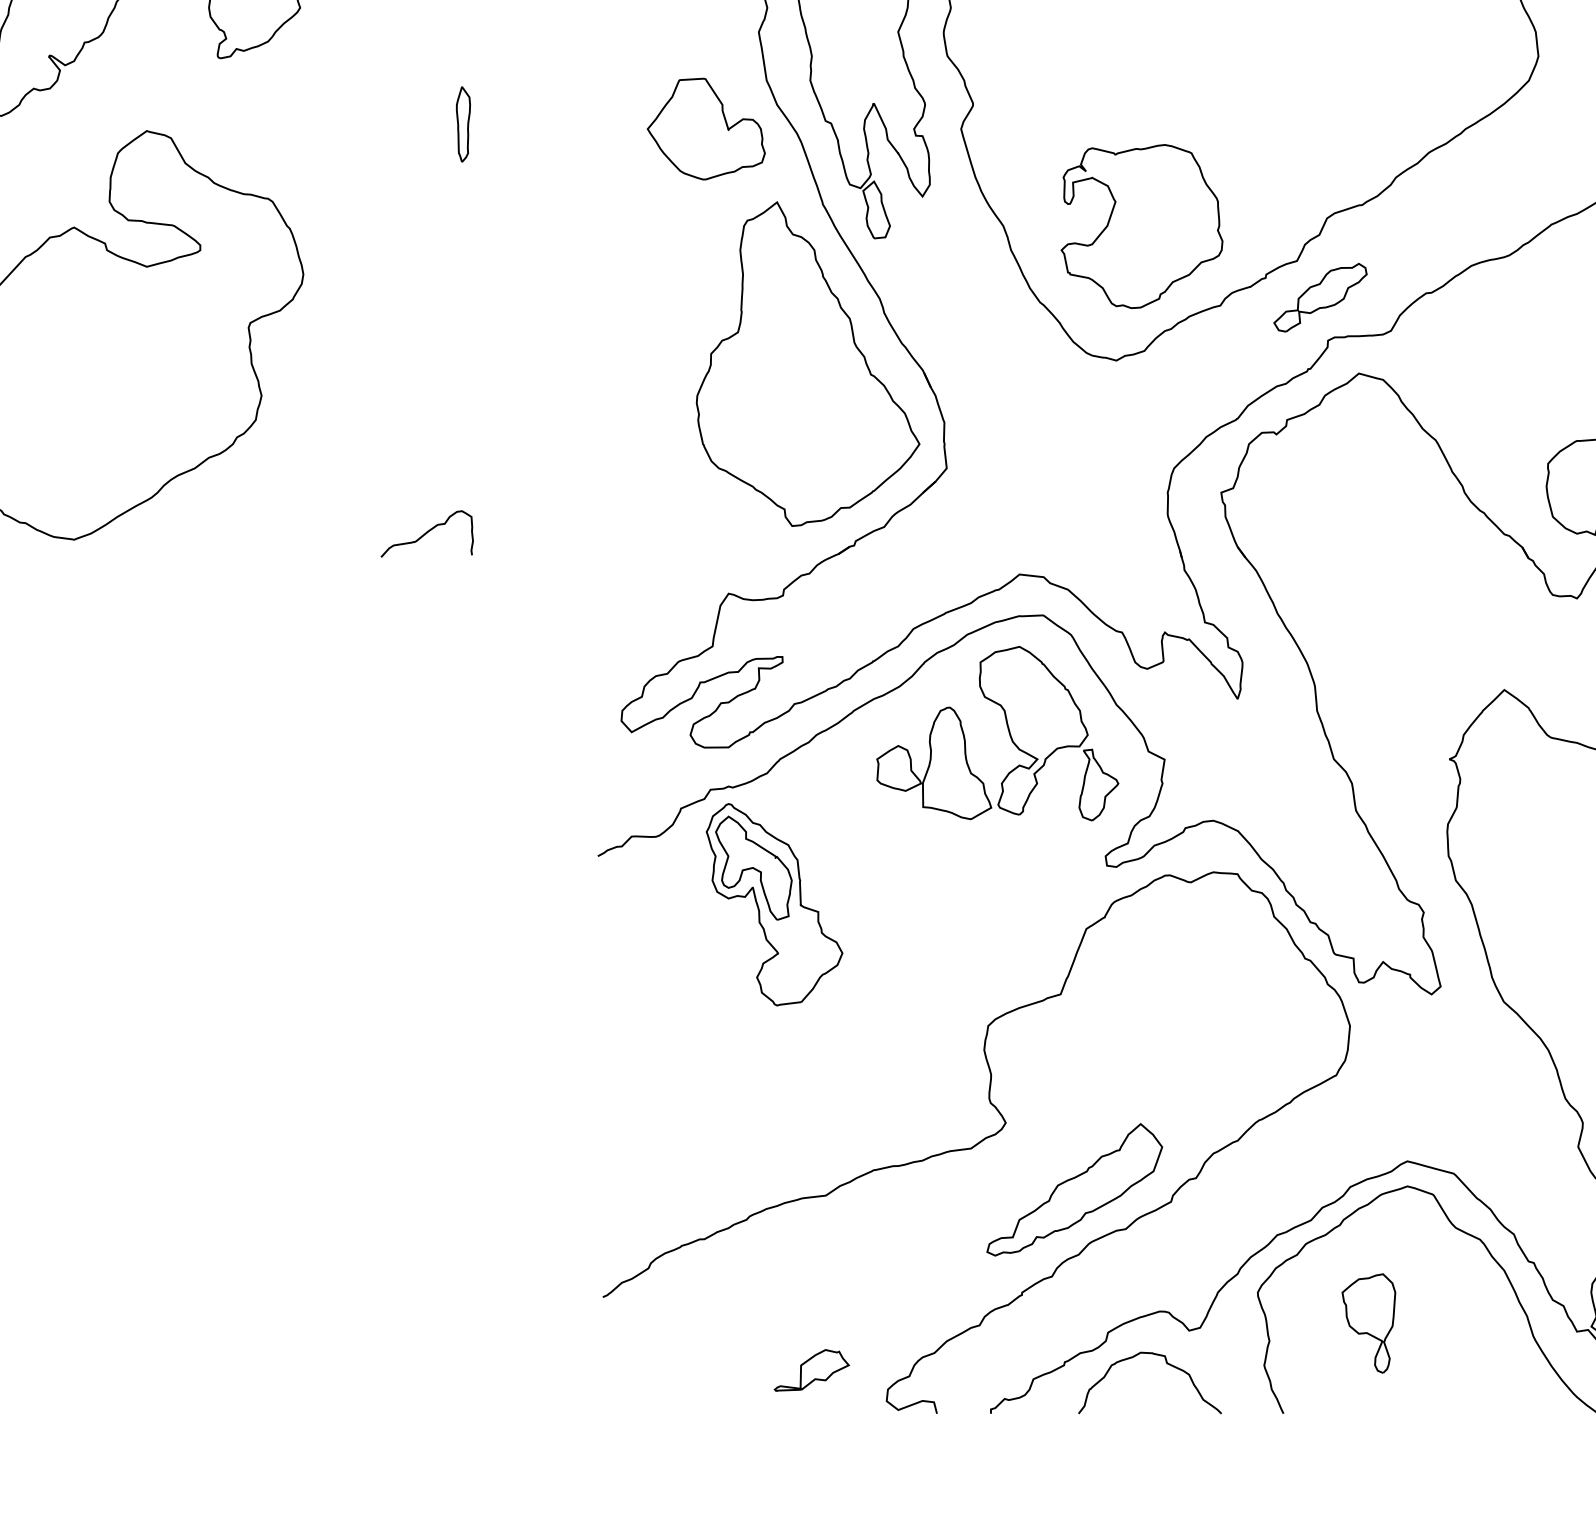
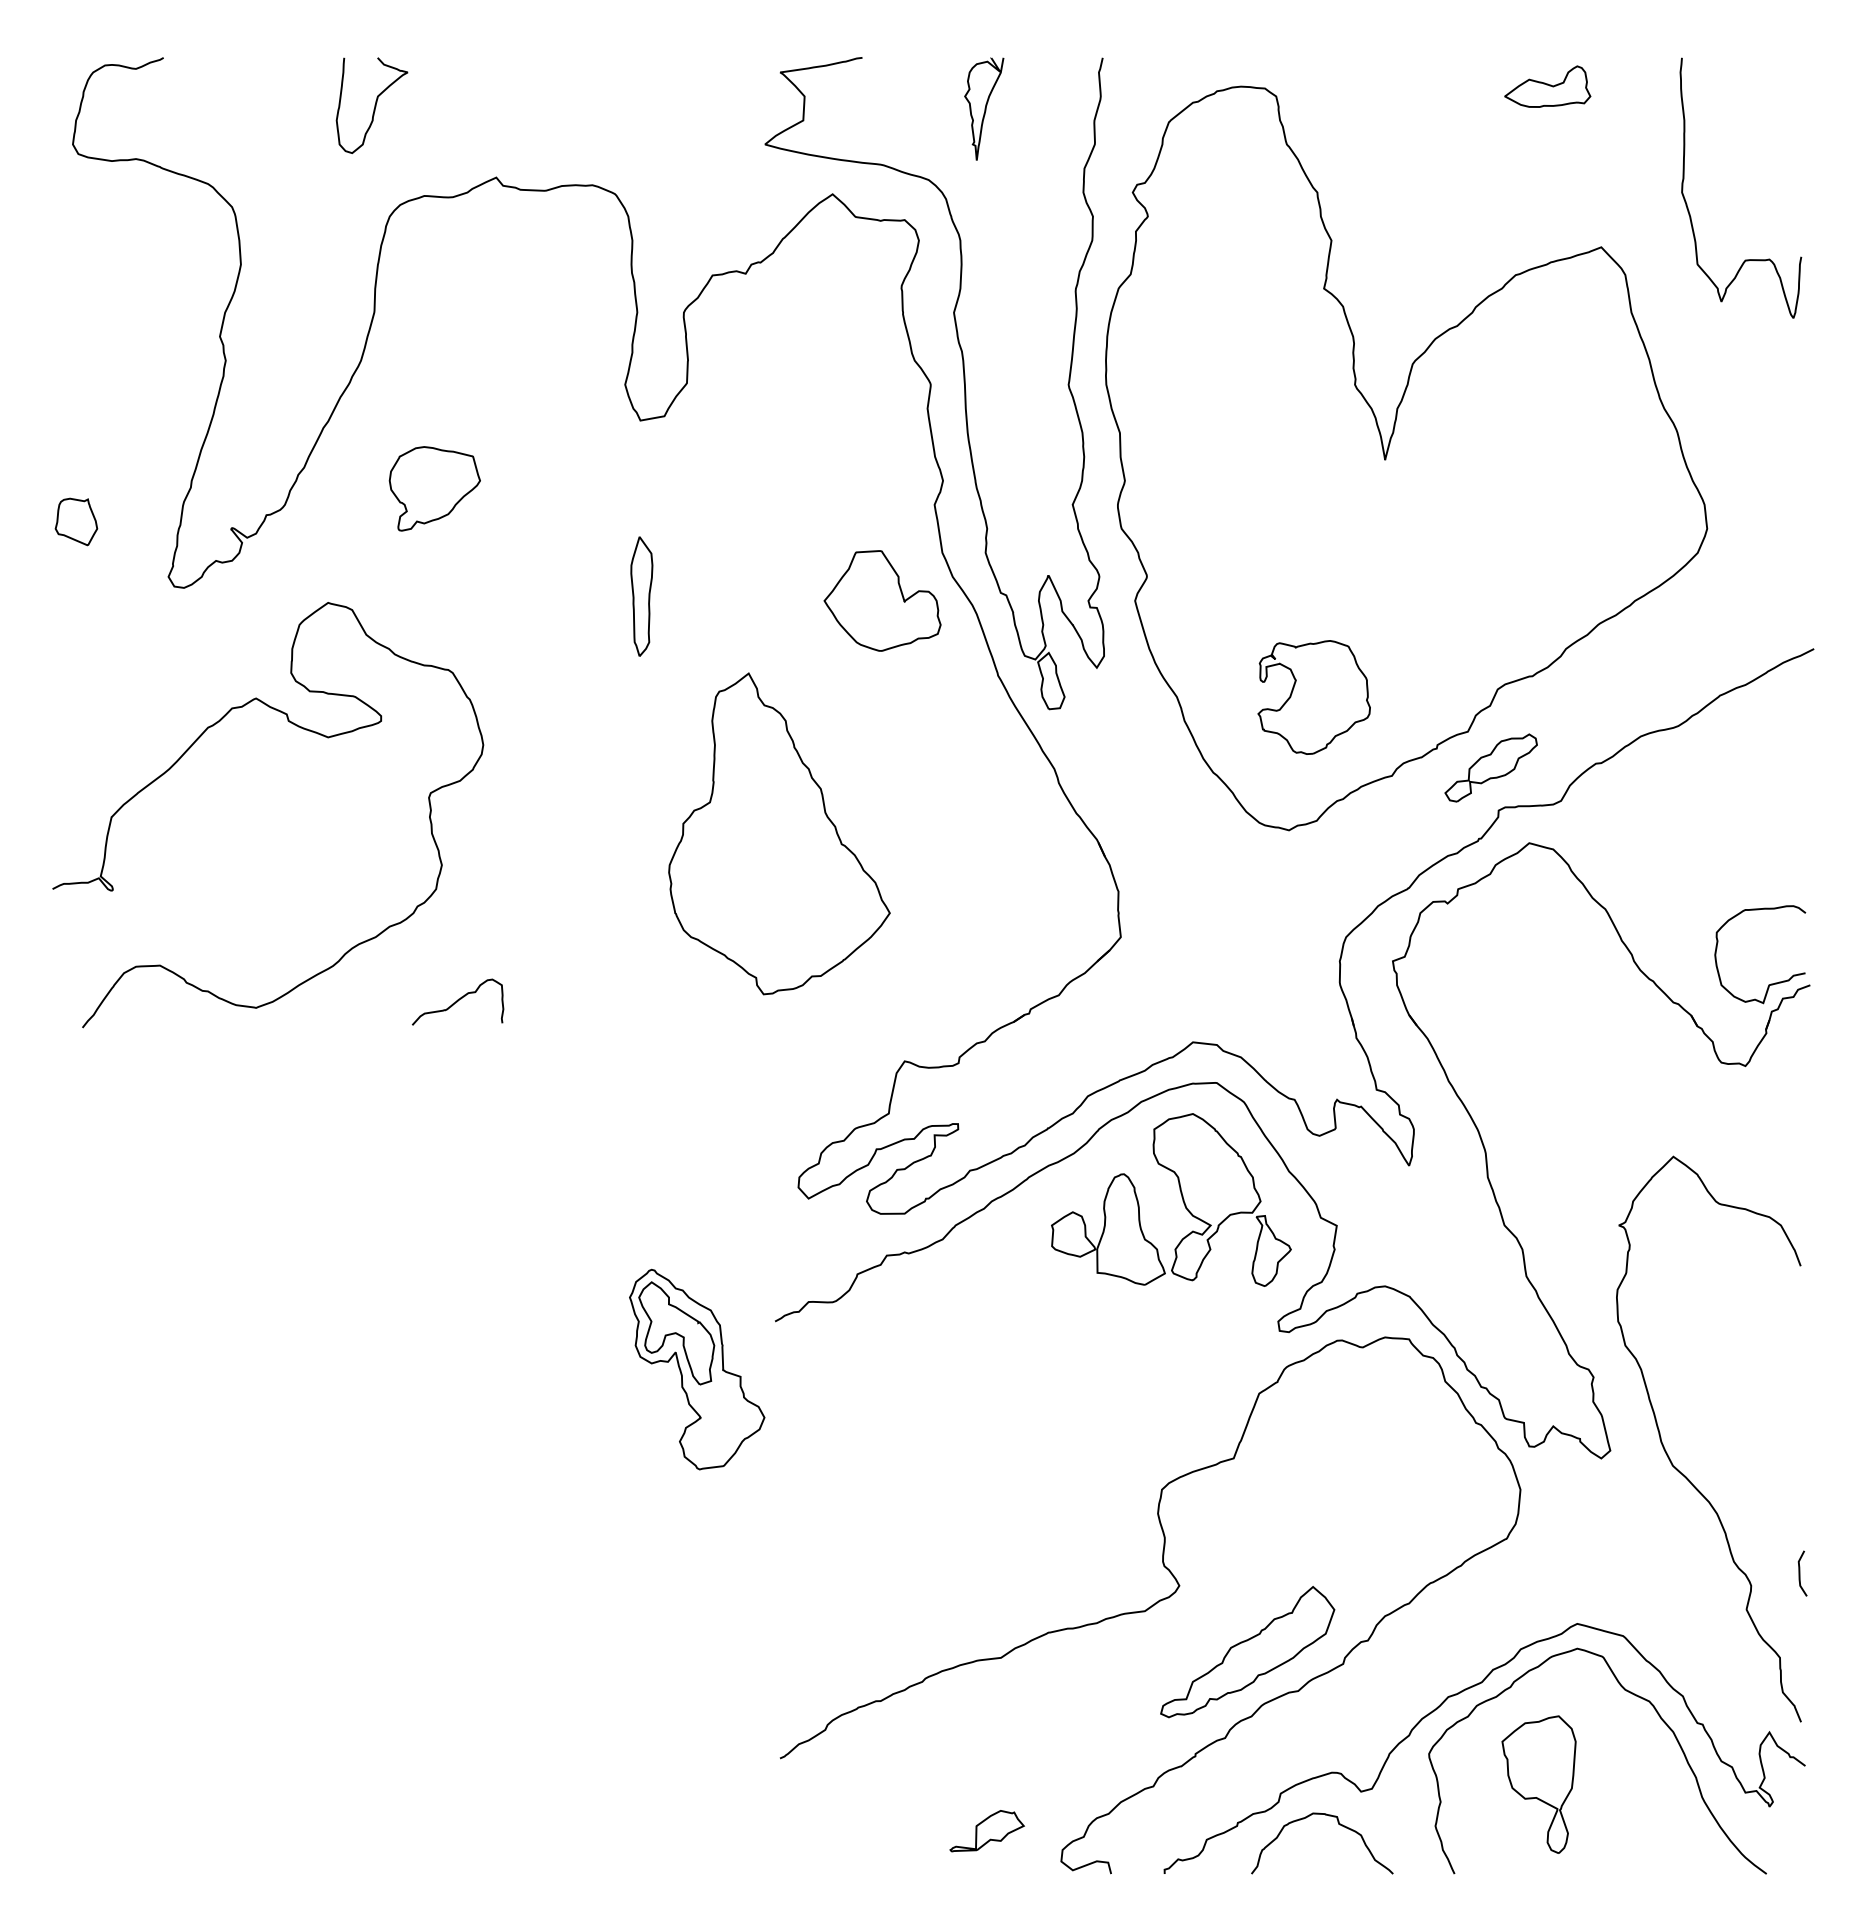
part: (463, 123) -> (641, 595), size x1.6
part: (1141, 226) -> (1313, 697), size x0.7
part: (808, 363) -> (779, 833), moved
curve: (427, 533) -> (458, 1001), moved
part: (774, 904) -> (697, 1369), moved
part: (1369, 1323) -> (1539, 1784), size x1.4

